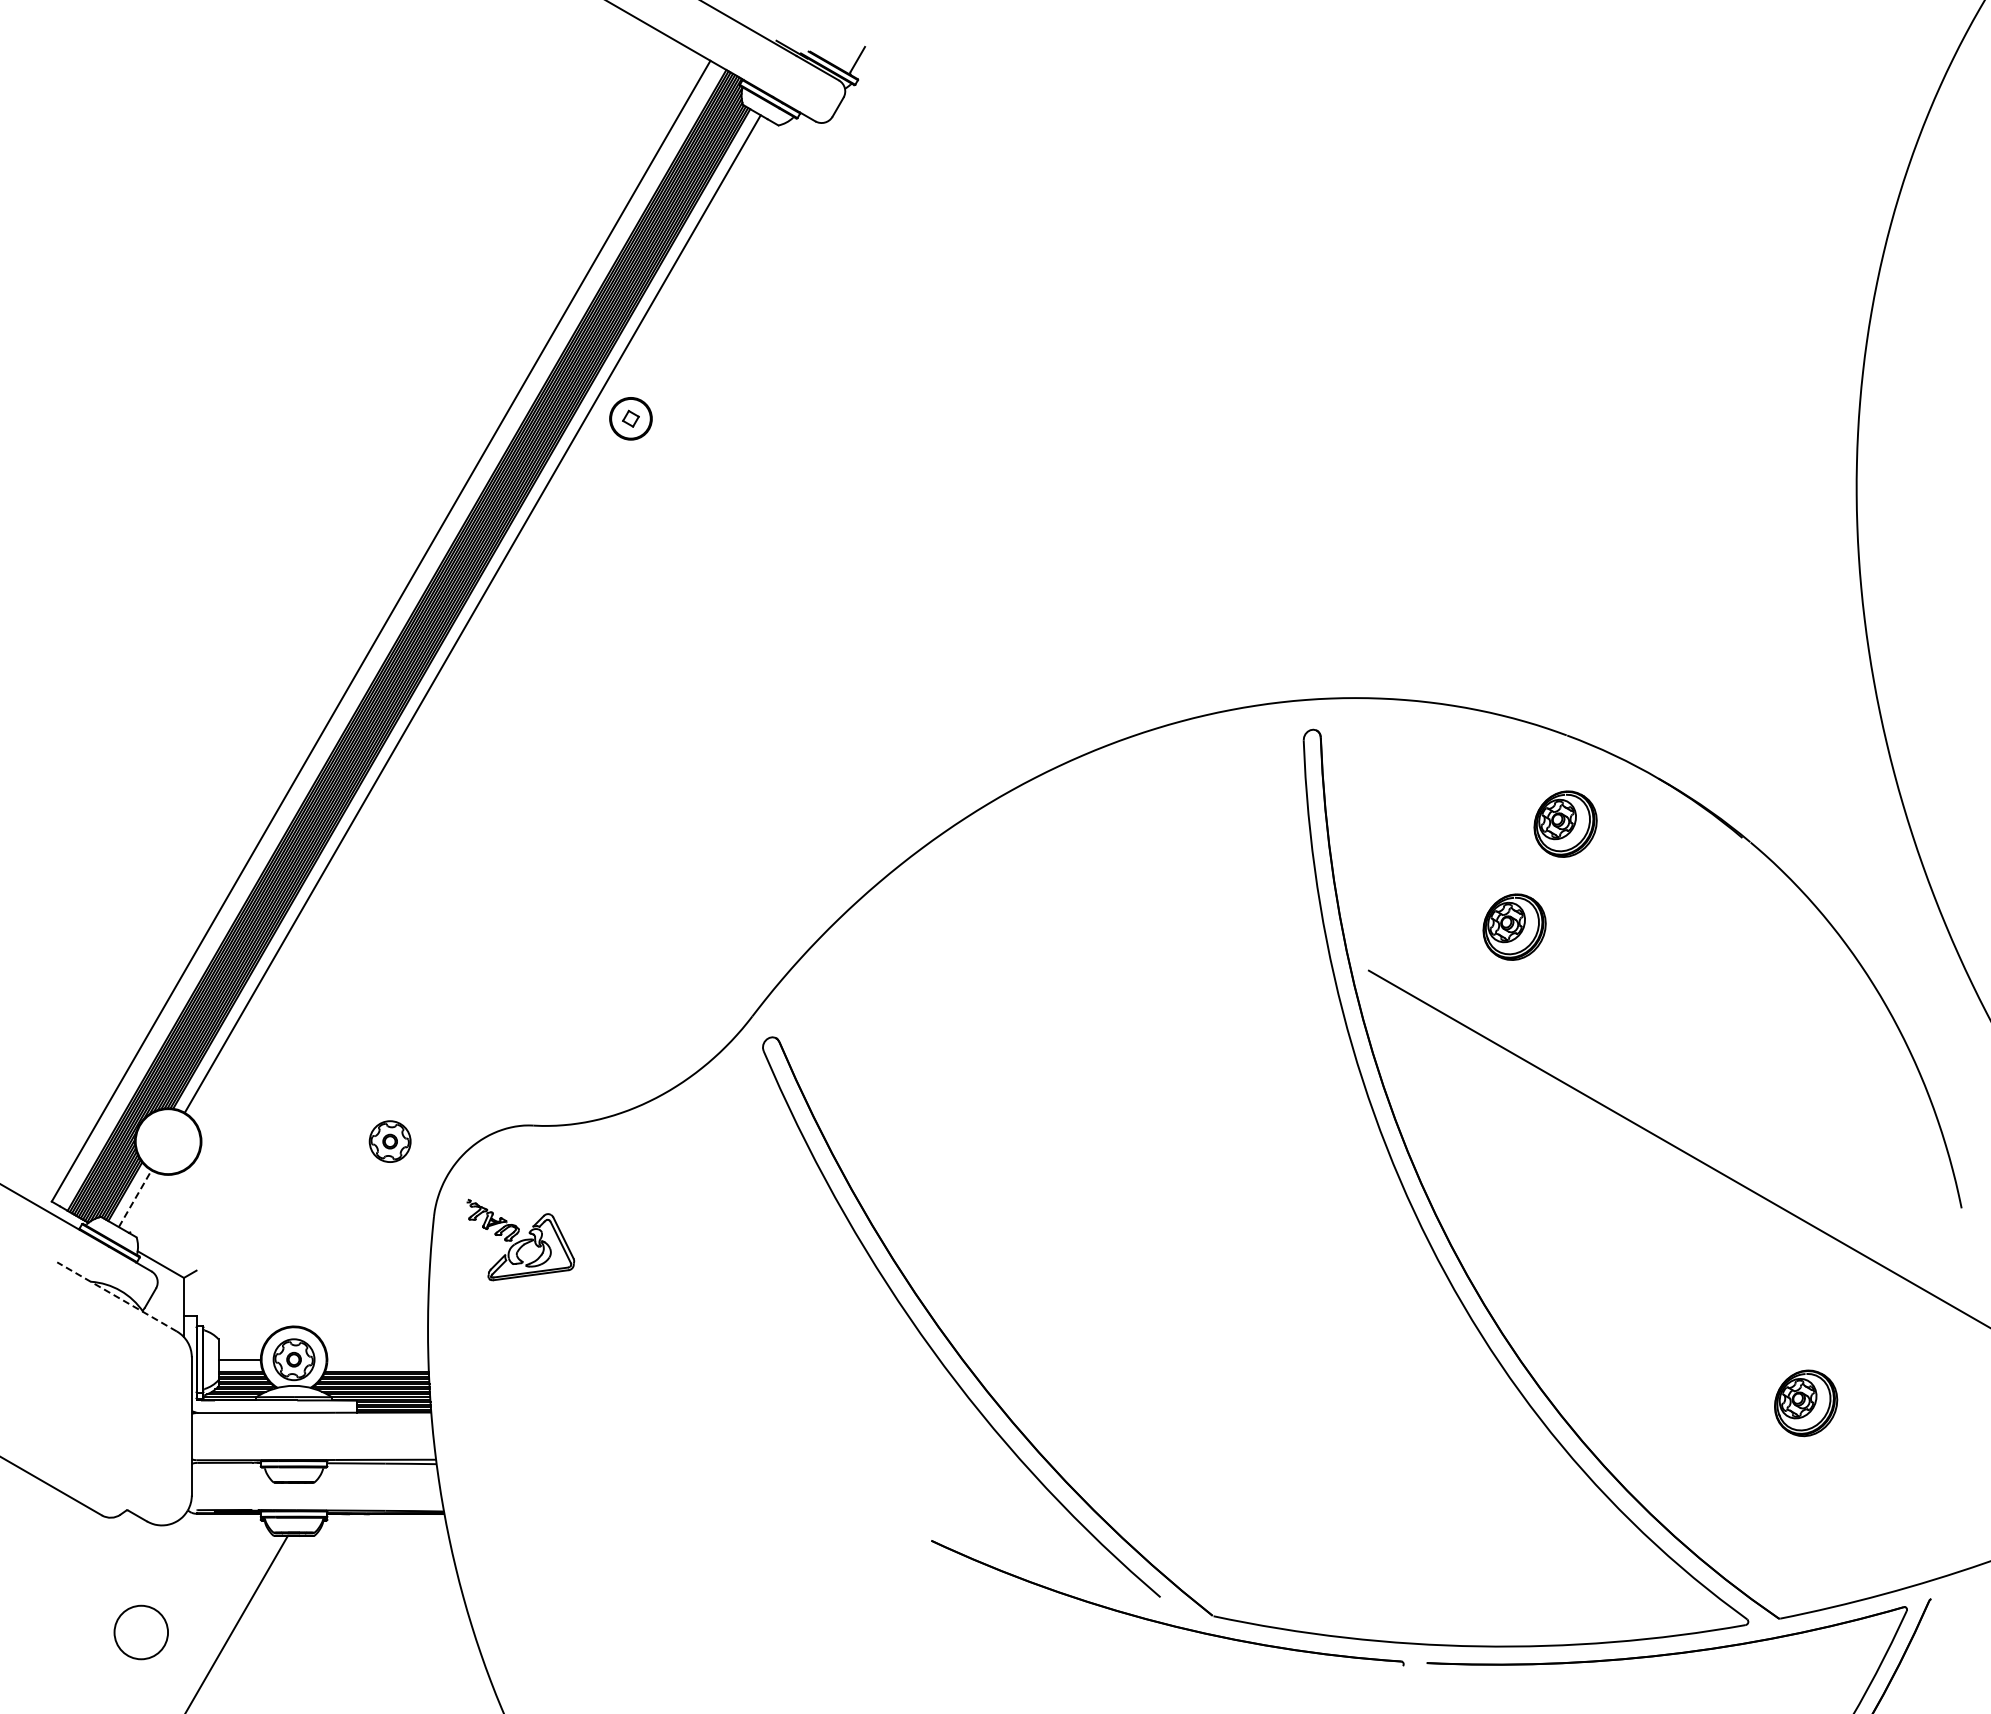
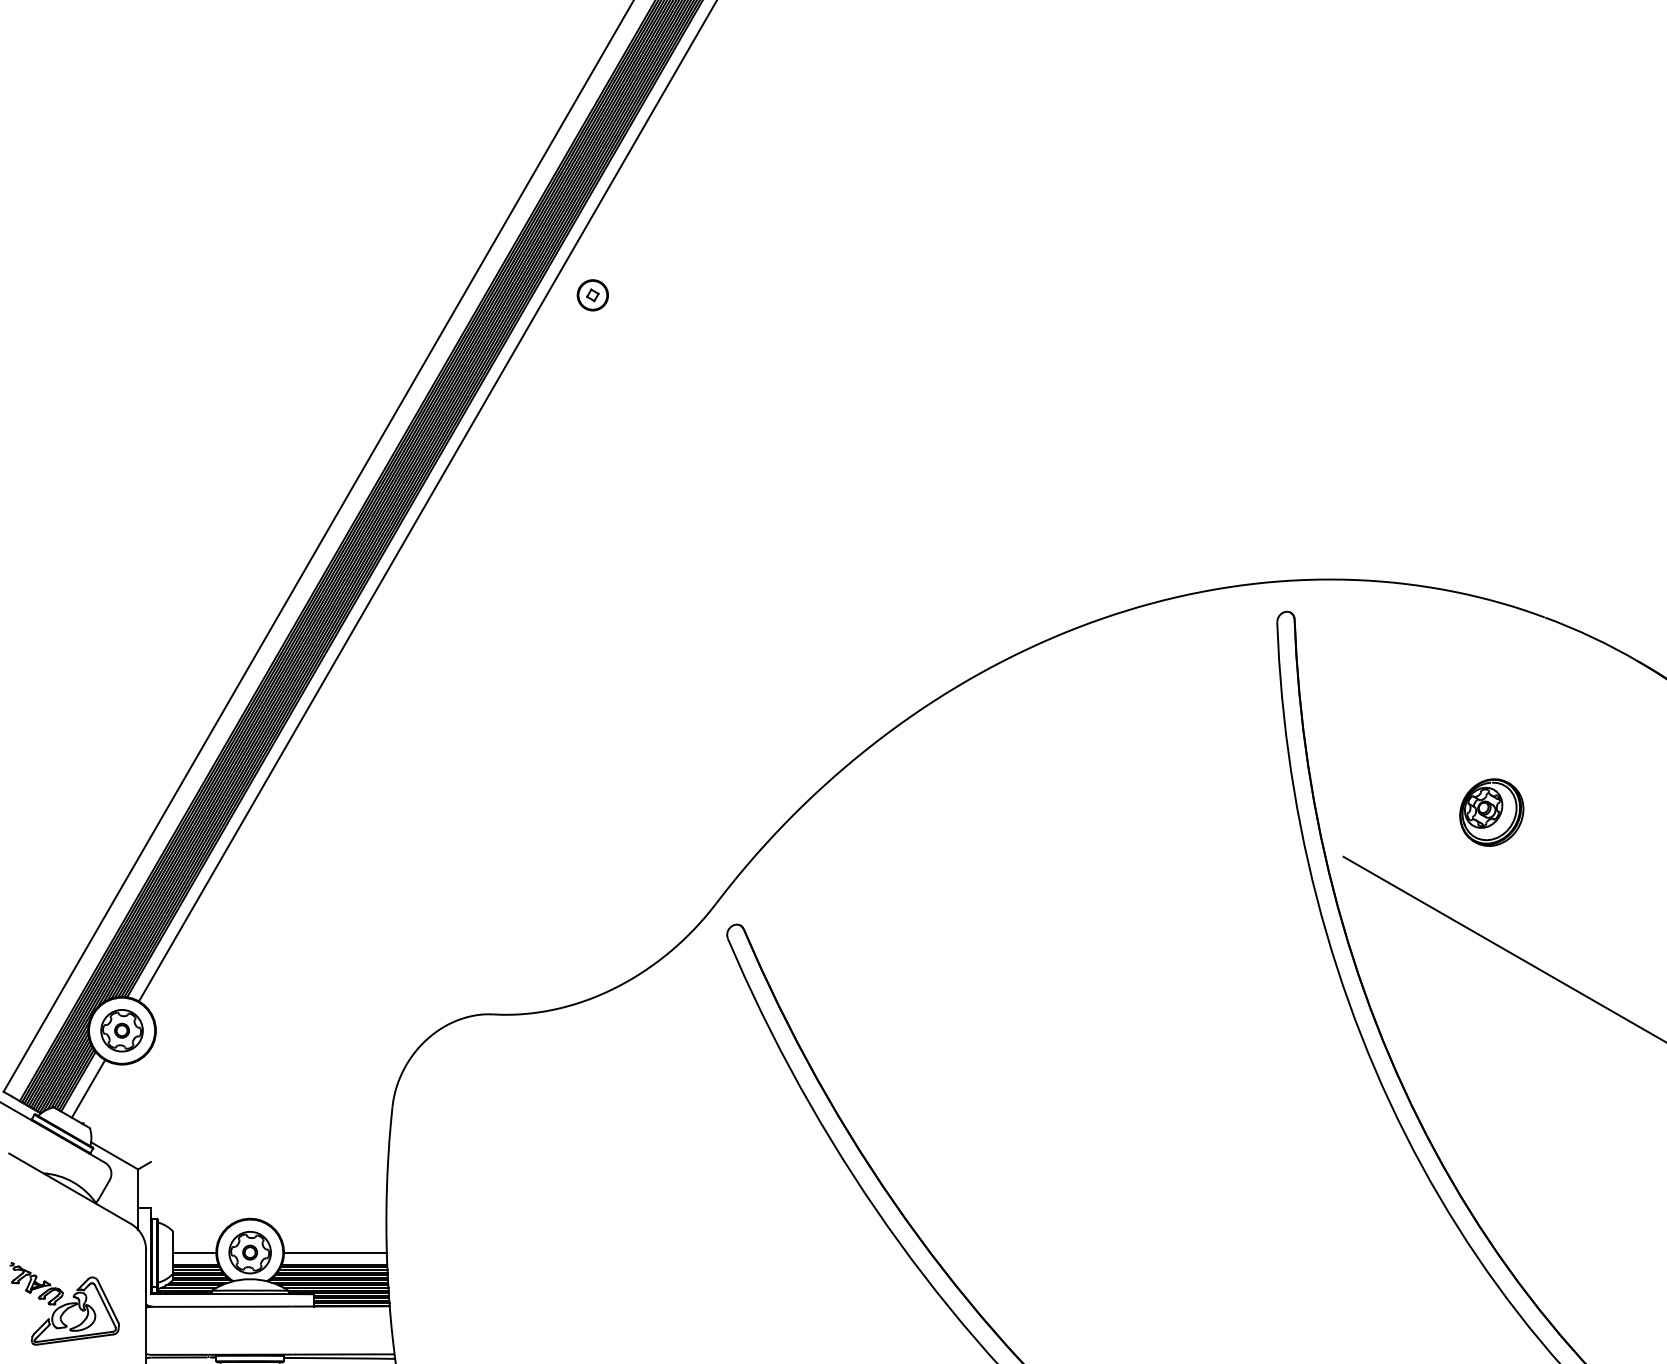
part: (630, 418) -> (592, 295), size x0.71
part: (1565, 823) -> (1543, 707), removed
part: (389, 1141) -> (121, 1030), moved
line: (135, 1198) -> (88, 1088), dashed -> solid
part: (520, 1239) -> (64, 1303), moved
line: (116, 1296) -> (69, 1188), dashed -> solid
line: (377, 1359) -> (335, 1252), added

